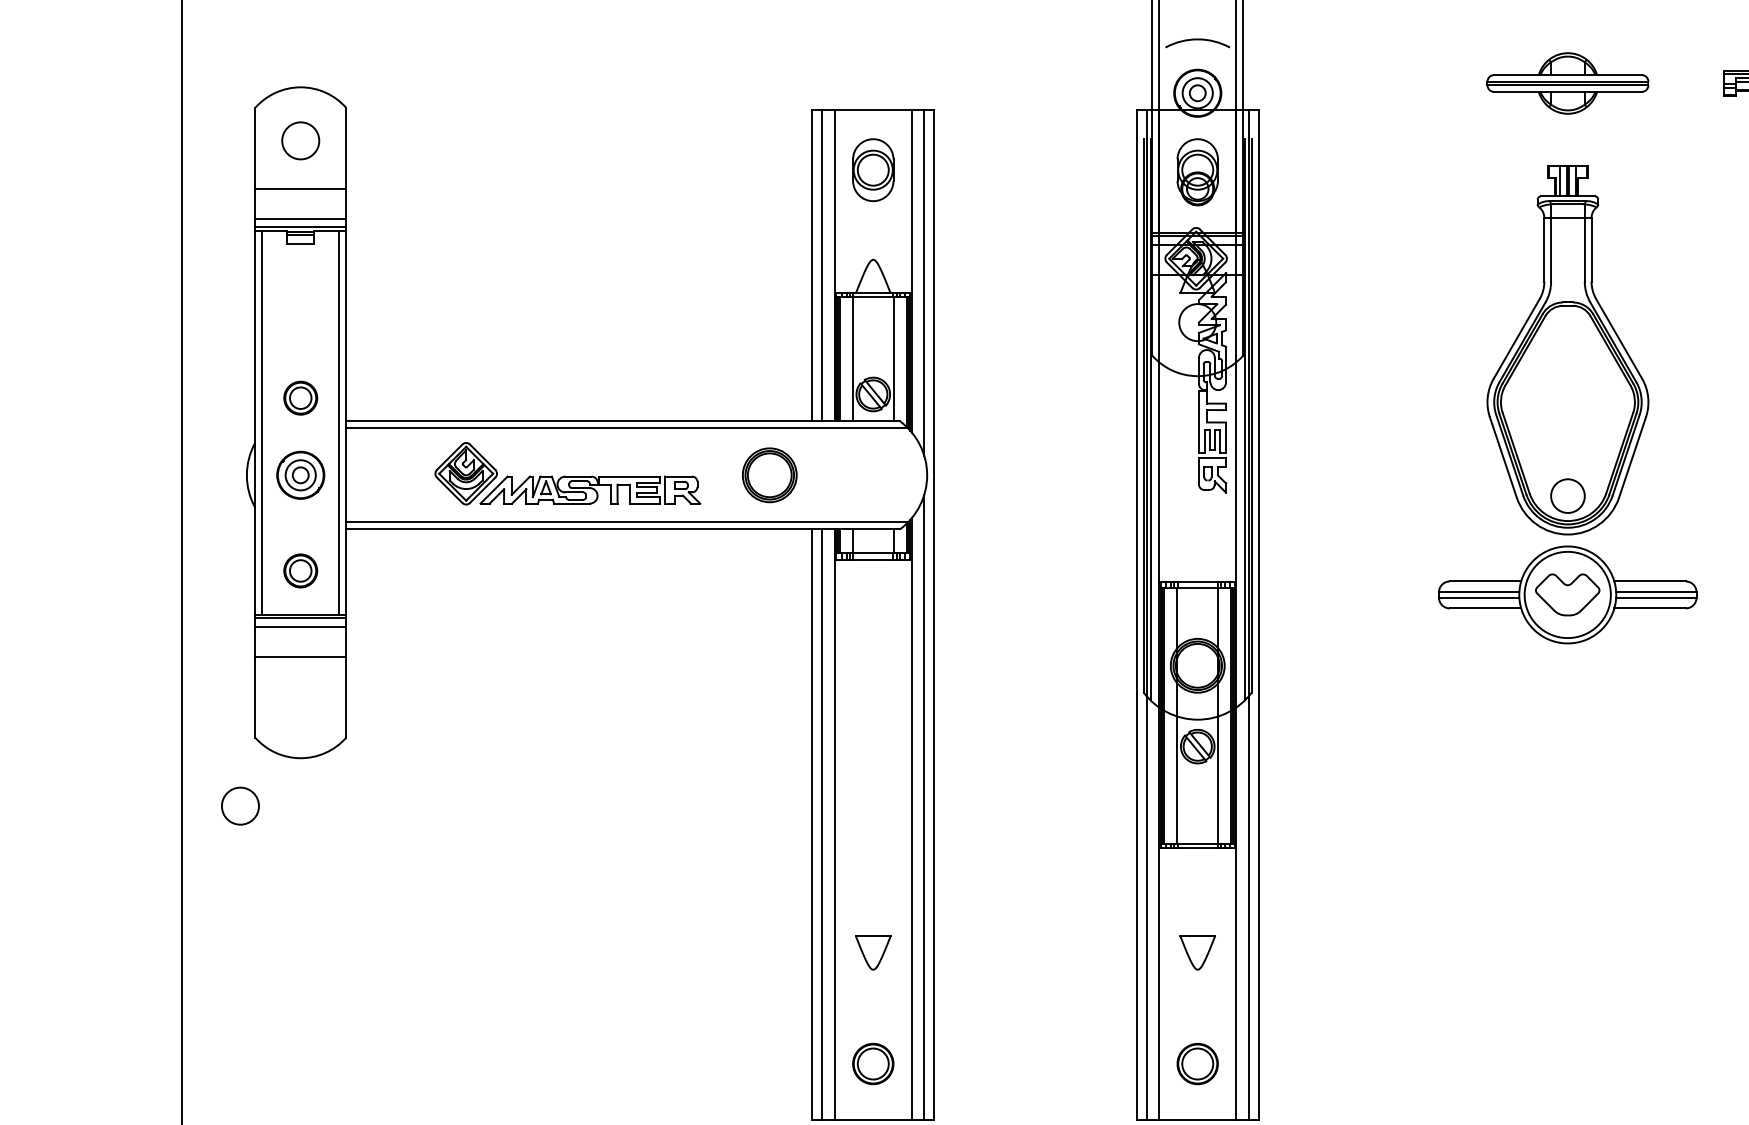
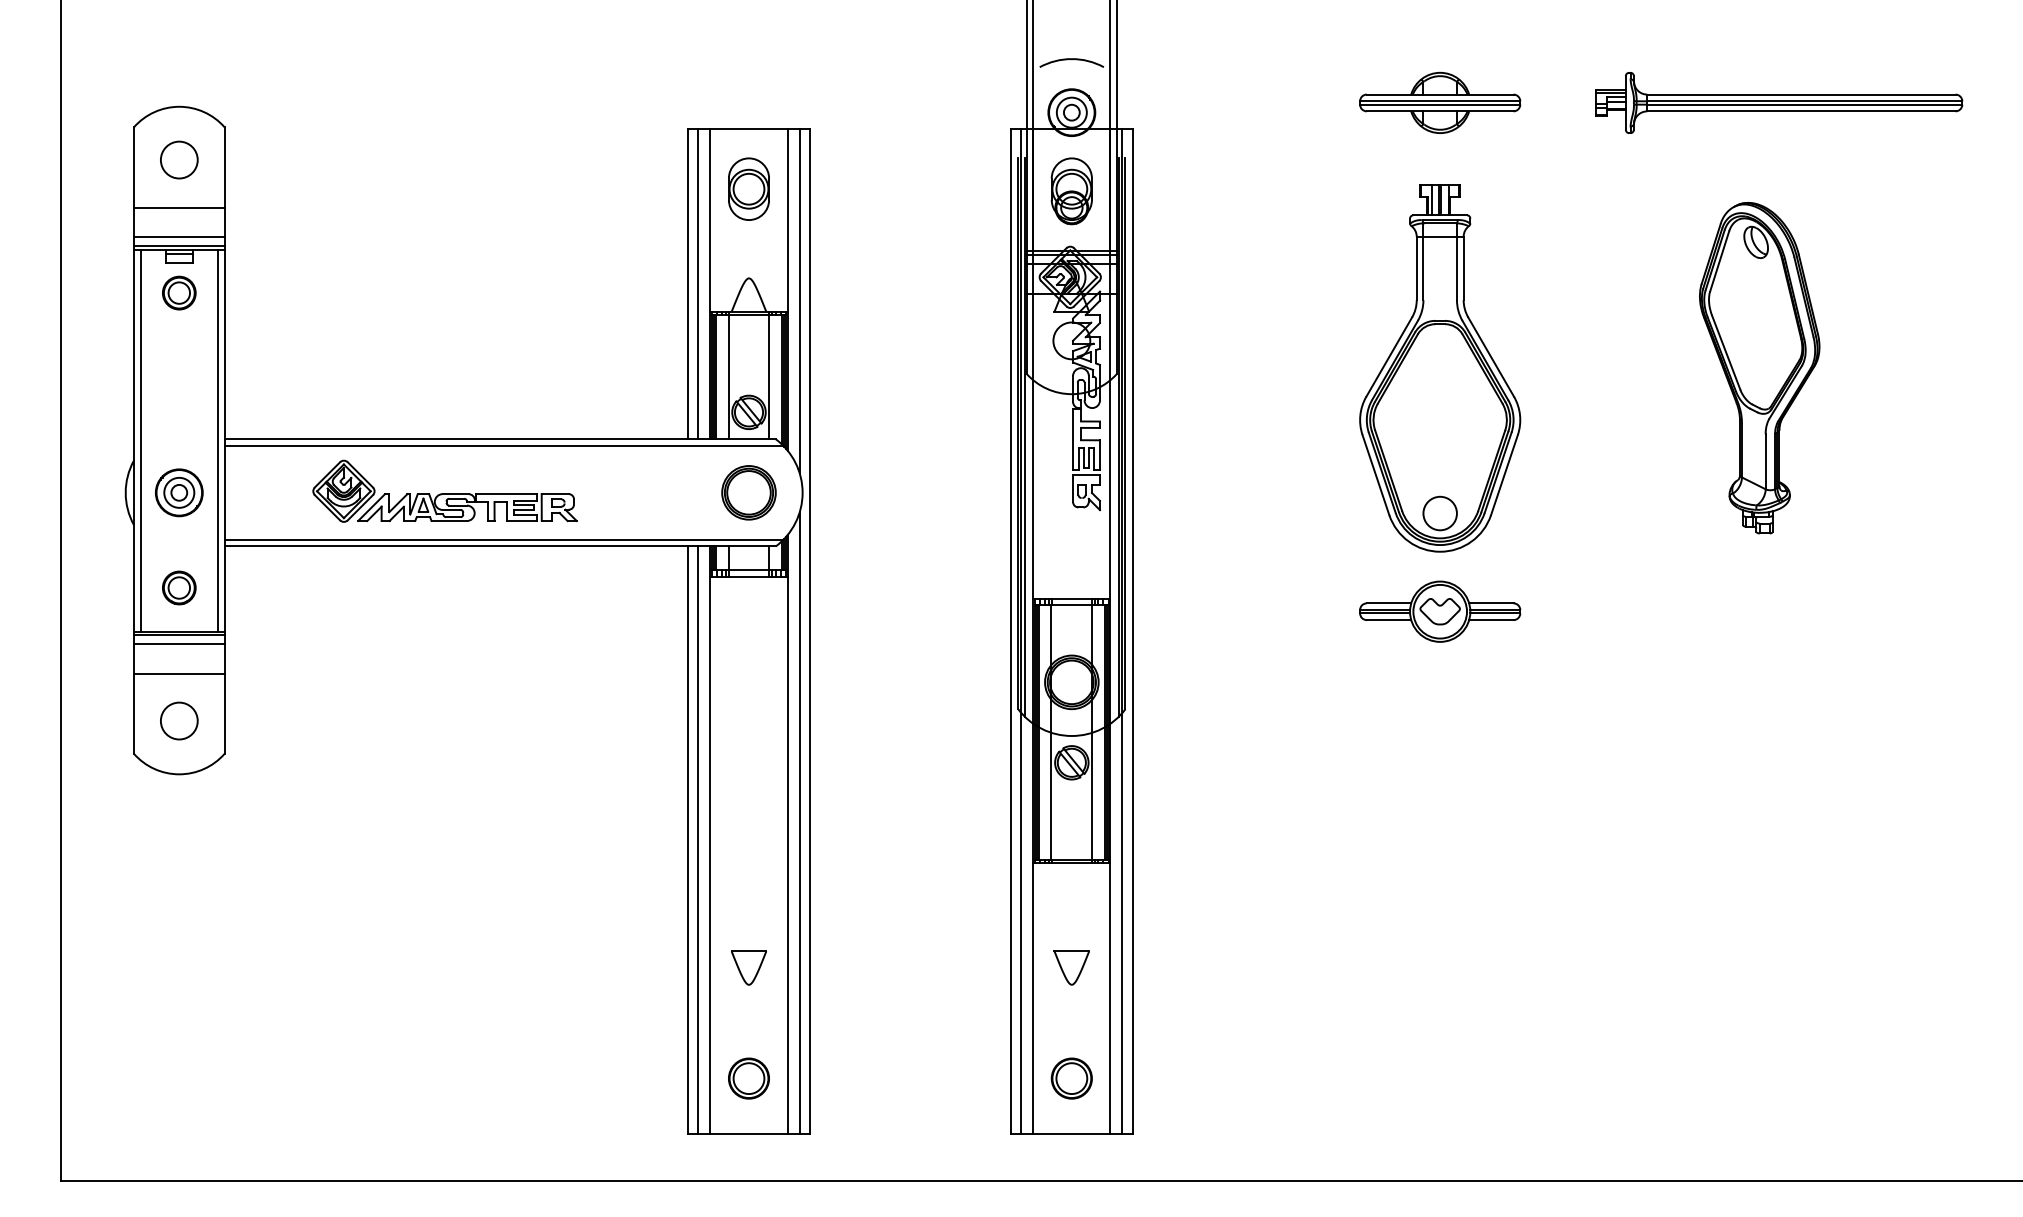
part: (300, 397) -> (179, 292), moved
part: (769, 474) -> (748, 492), moved
part: (1568, 594) -> (1440, 611), size x0.62
circle: (240, 805) -> (179, 720), moved

